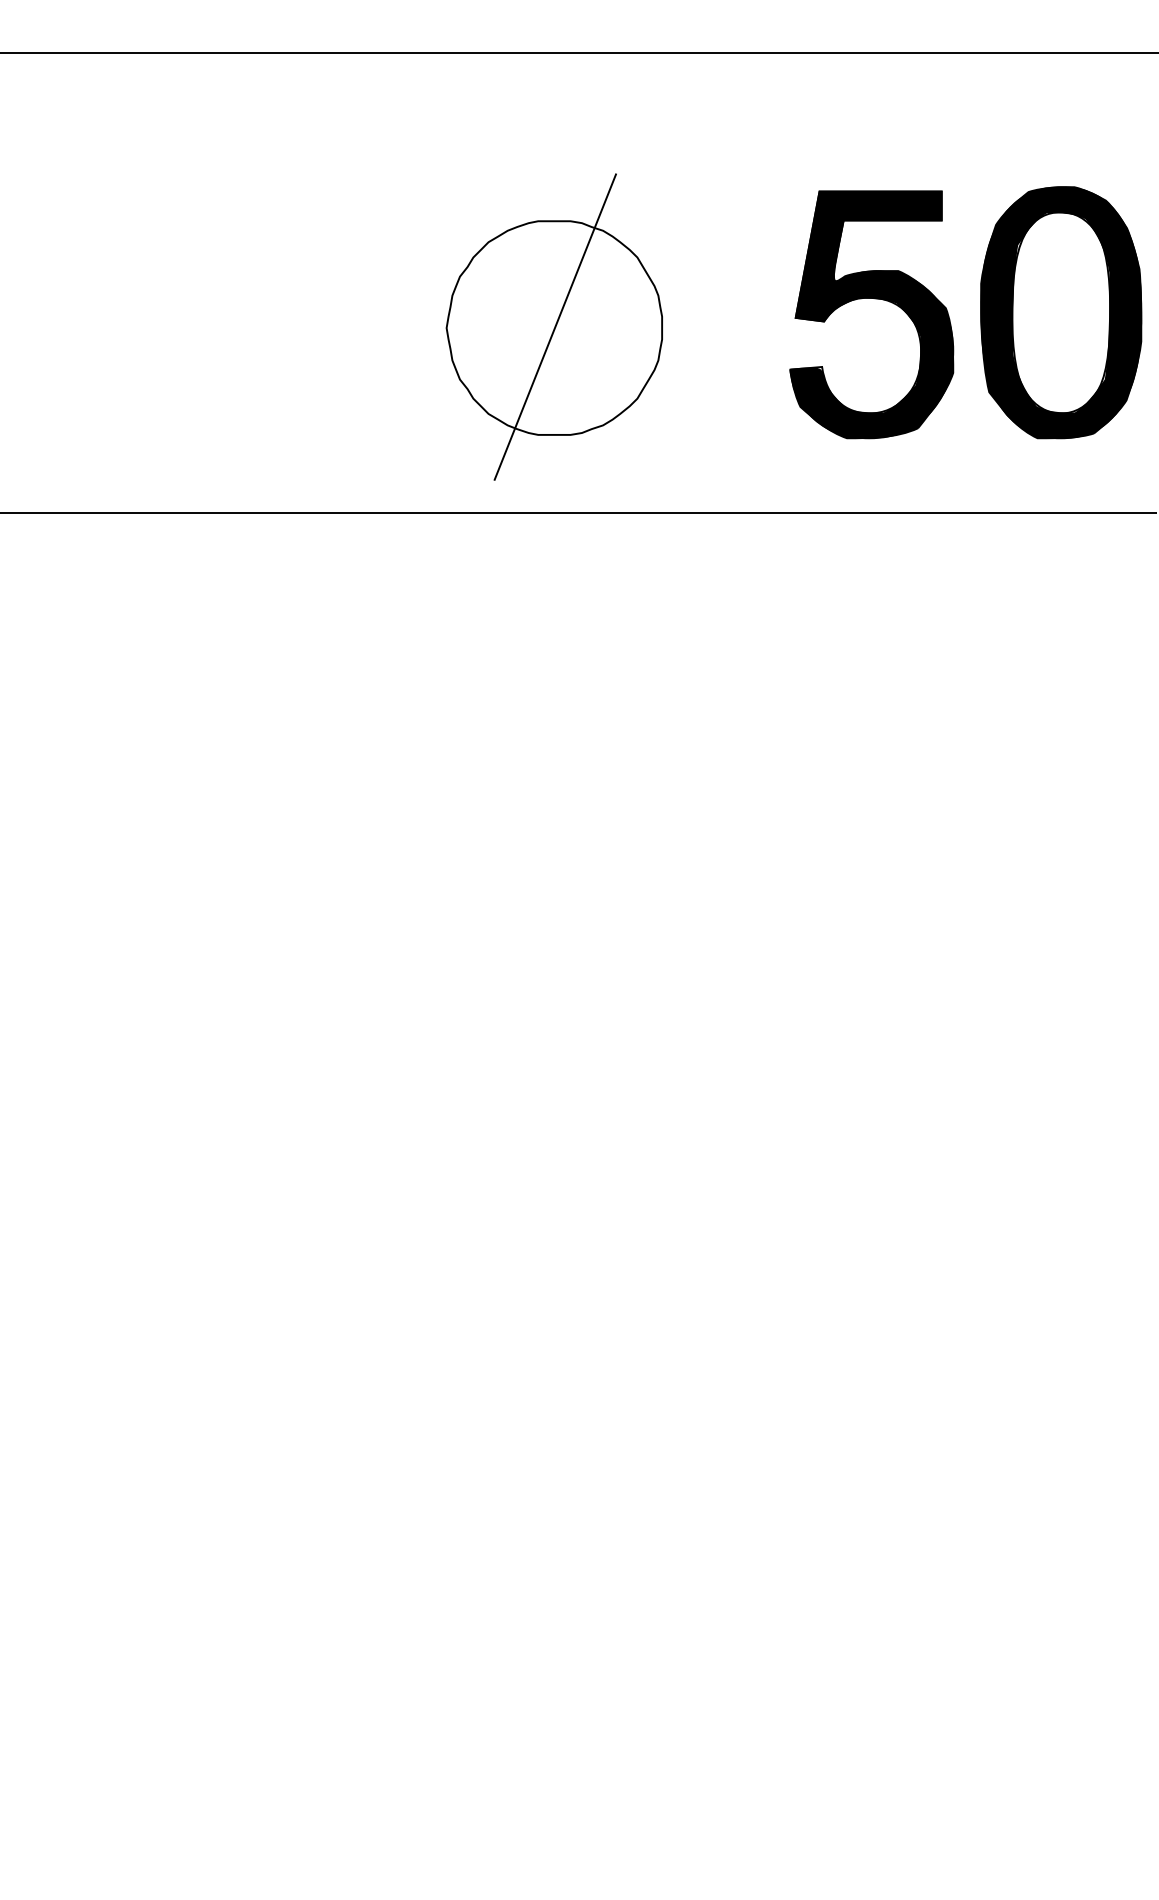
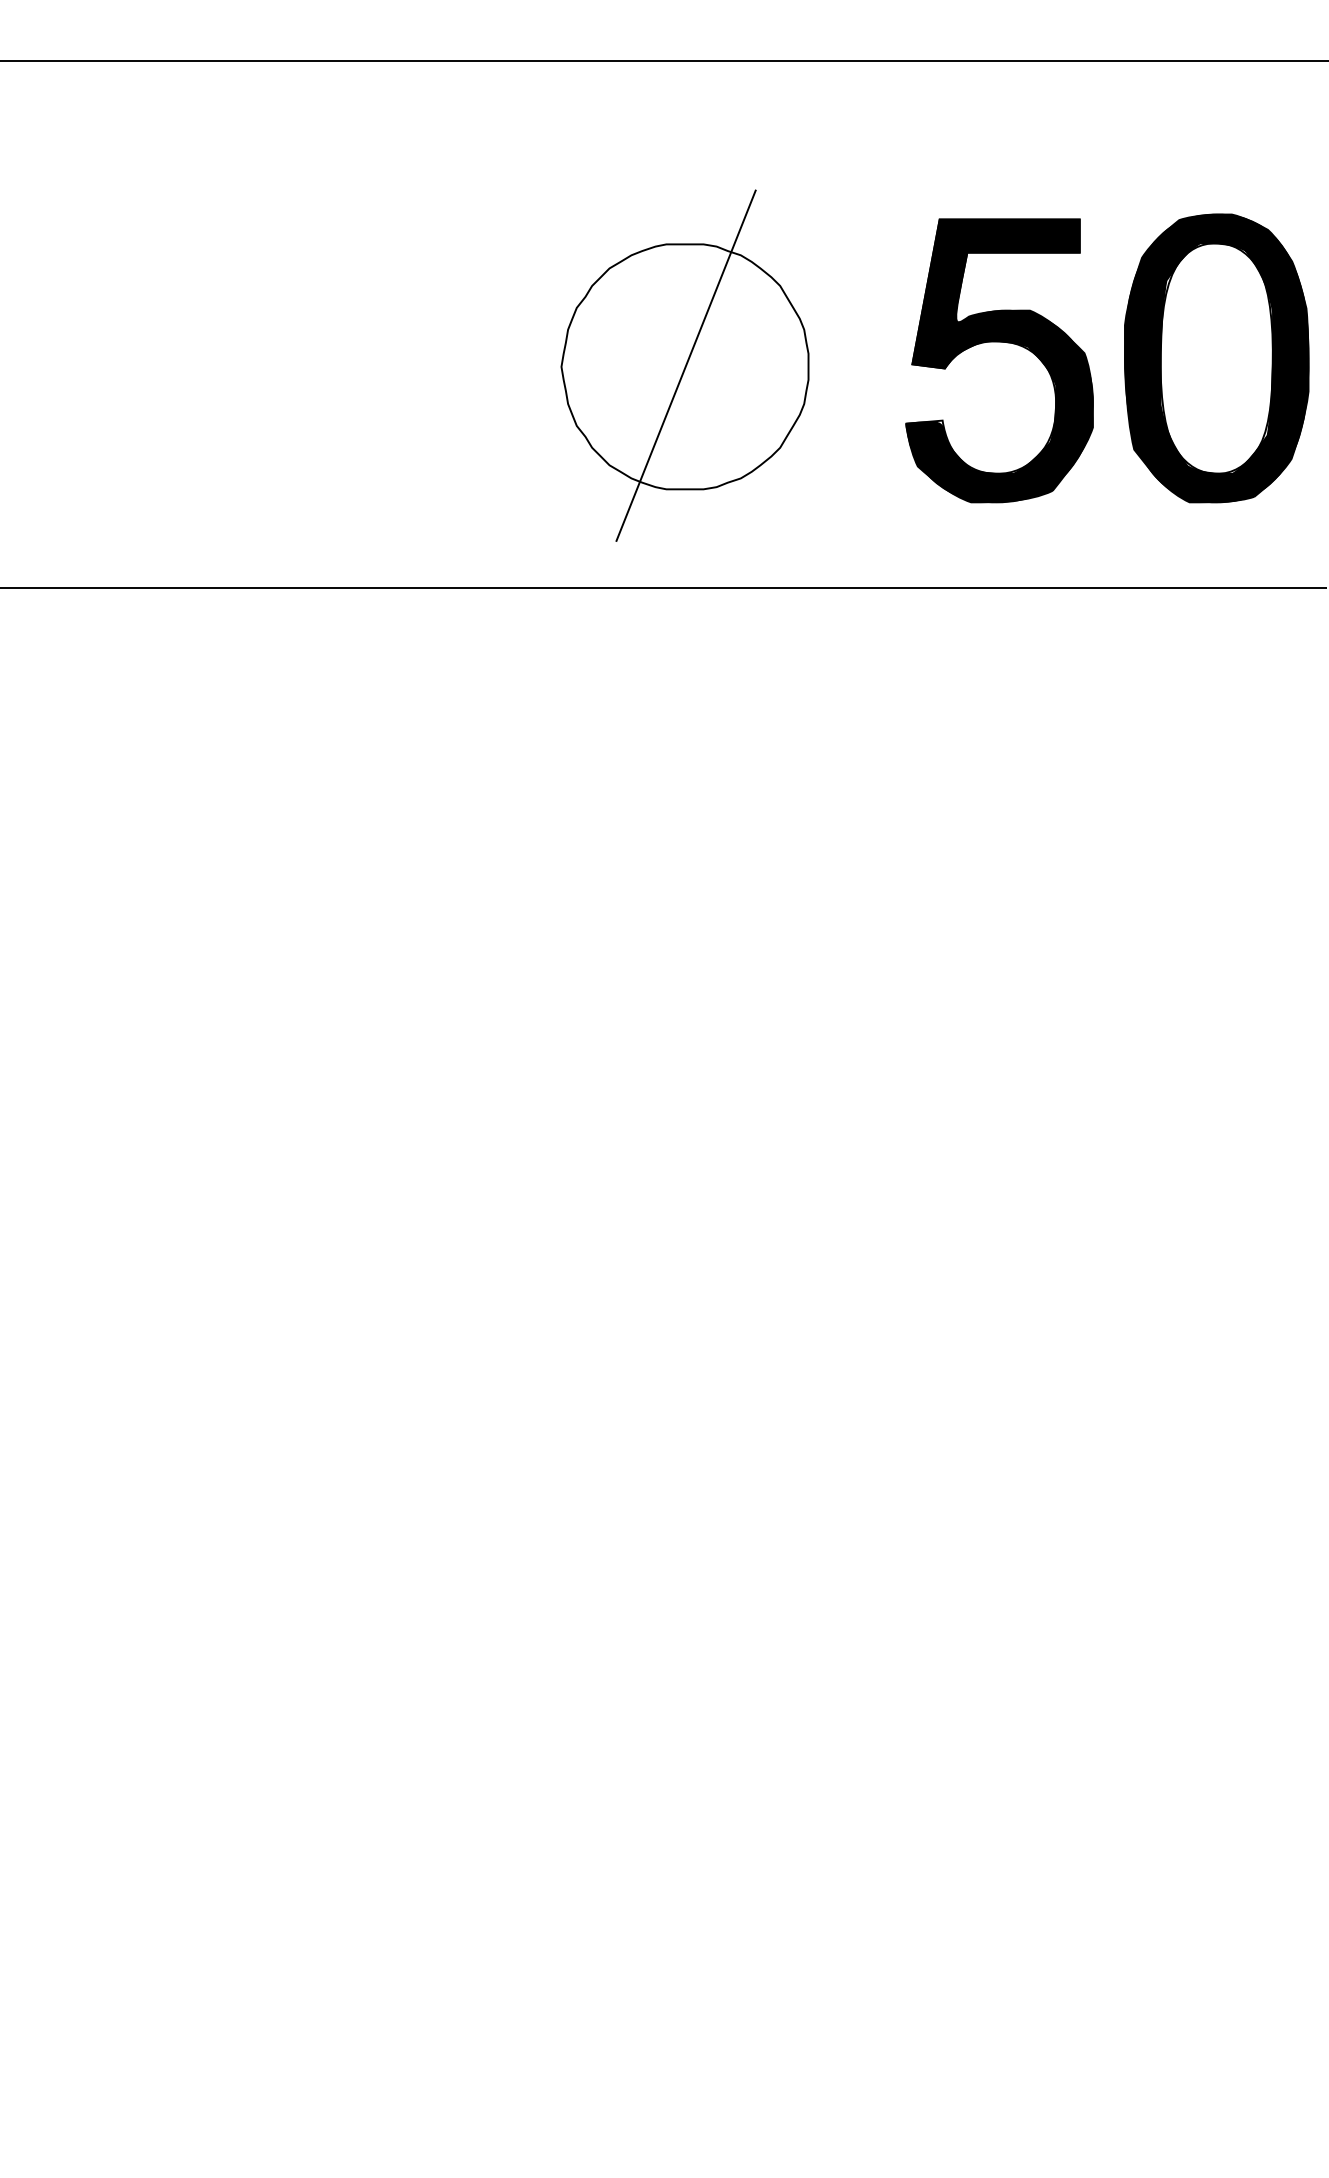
part: (553, 326) -> (683, 365), moved

